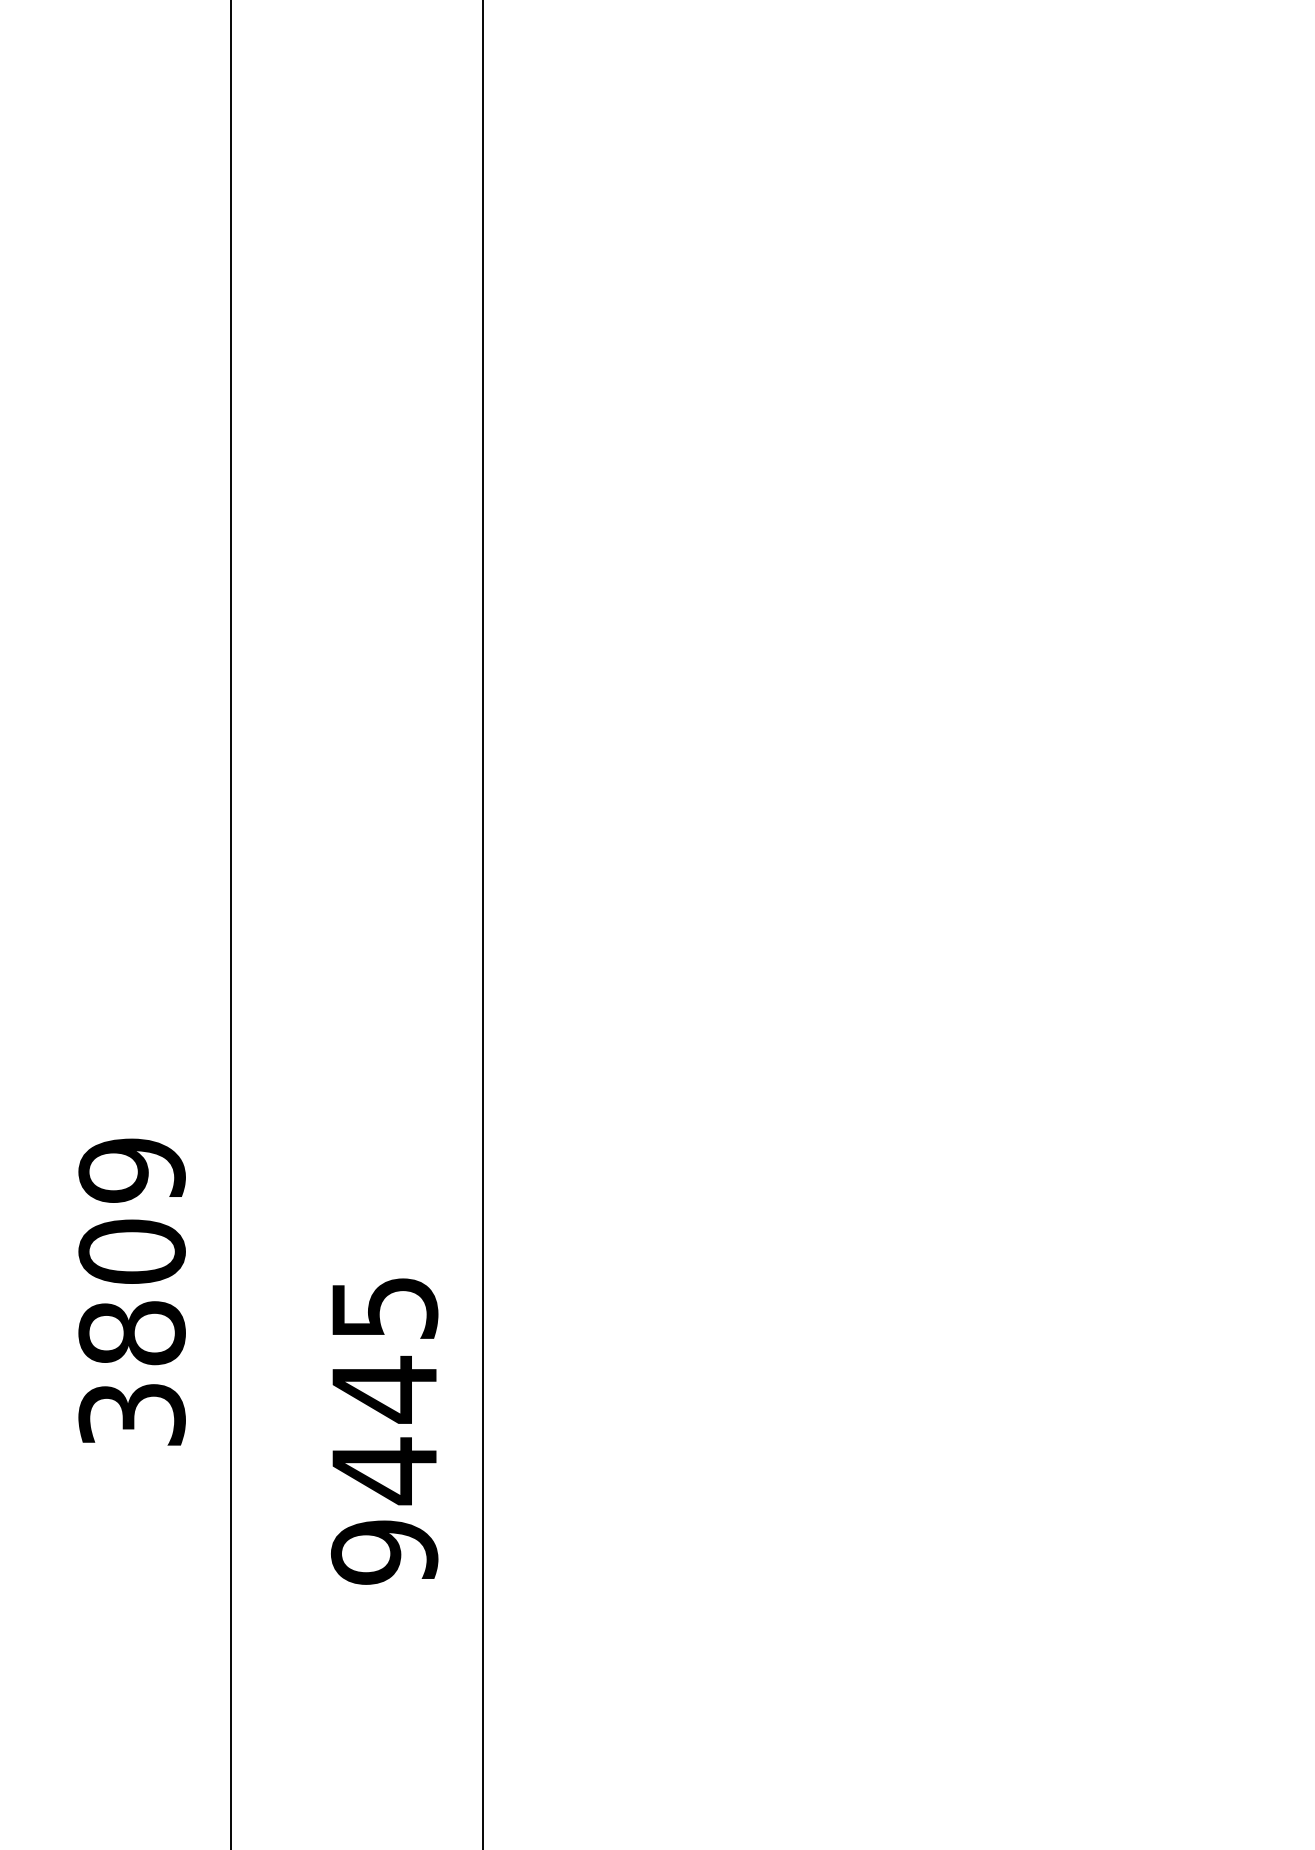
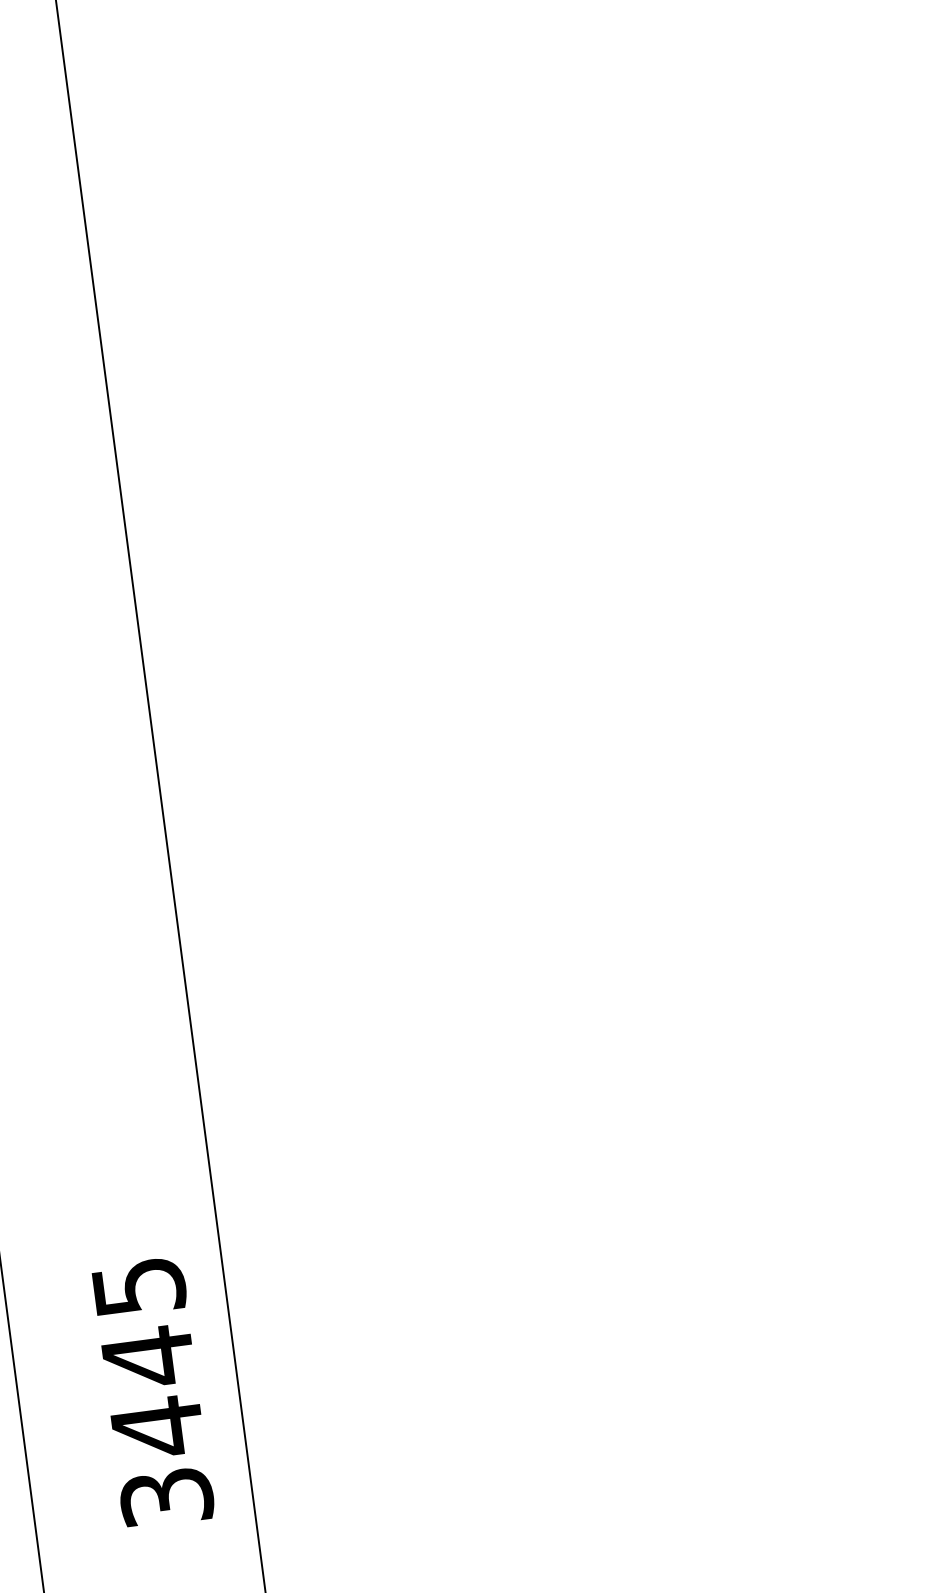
text: (384, 1552) -> (166, 1497), 9445 -> 3445

